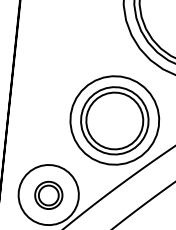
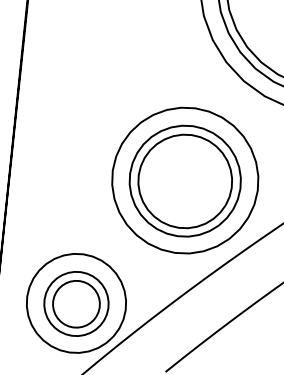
part: (48, 195) -> (76, 304), size x1.43

